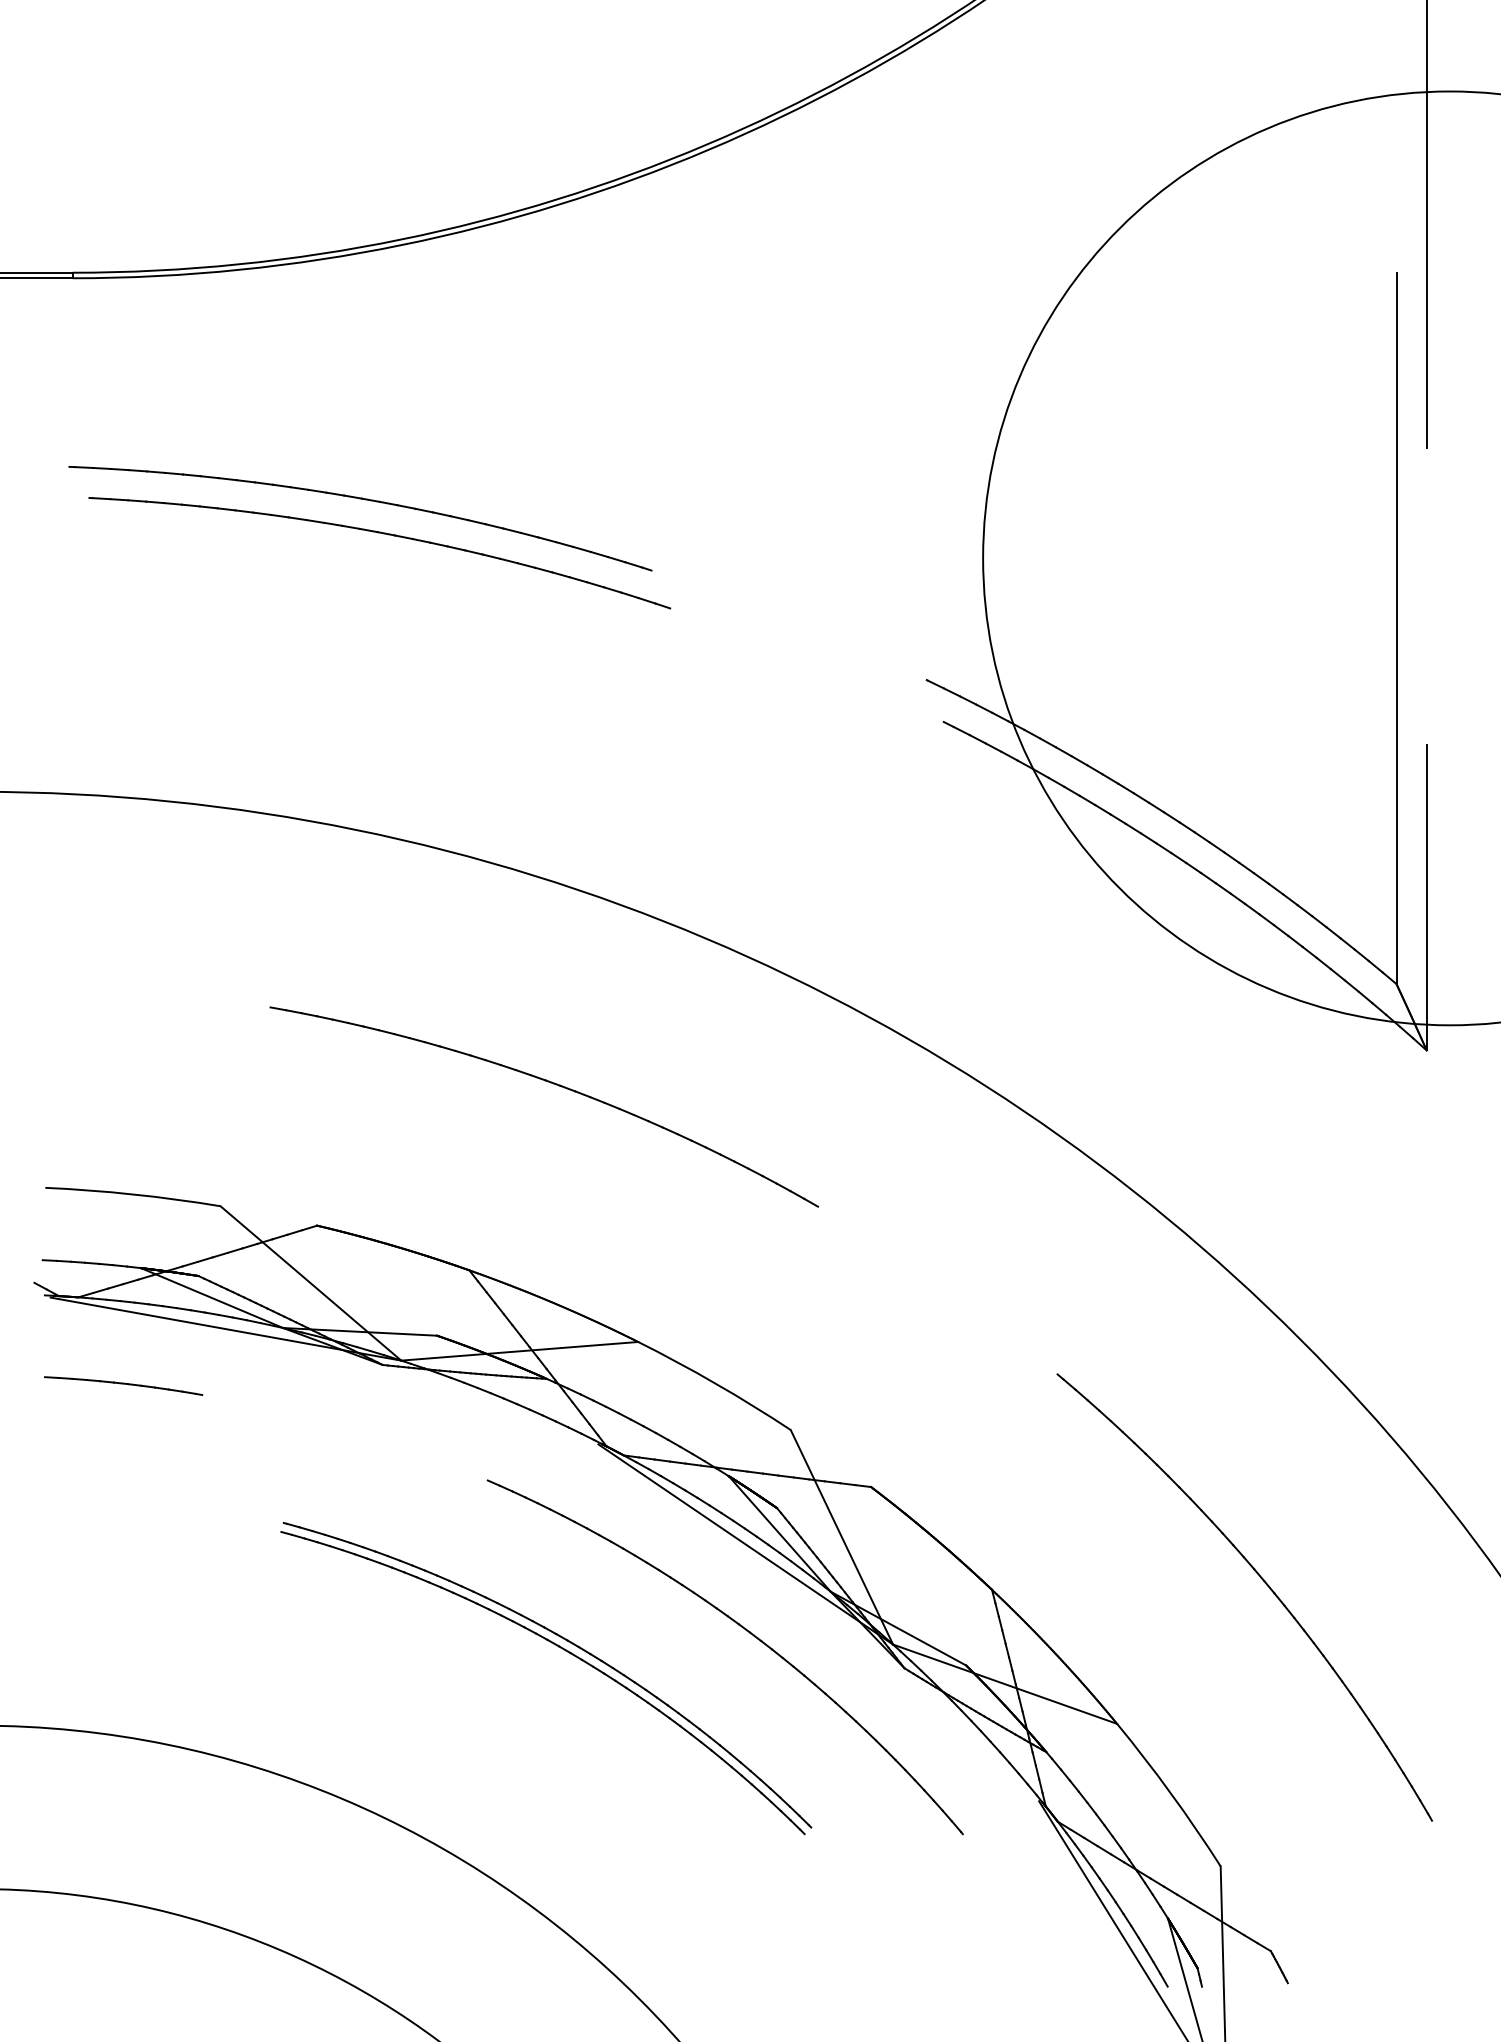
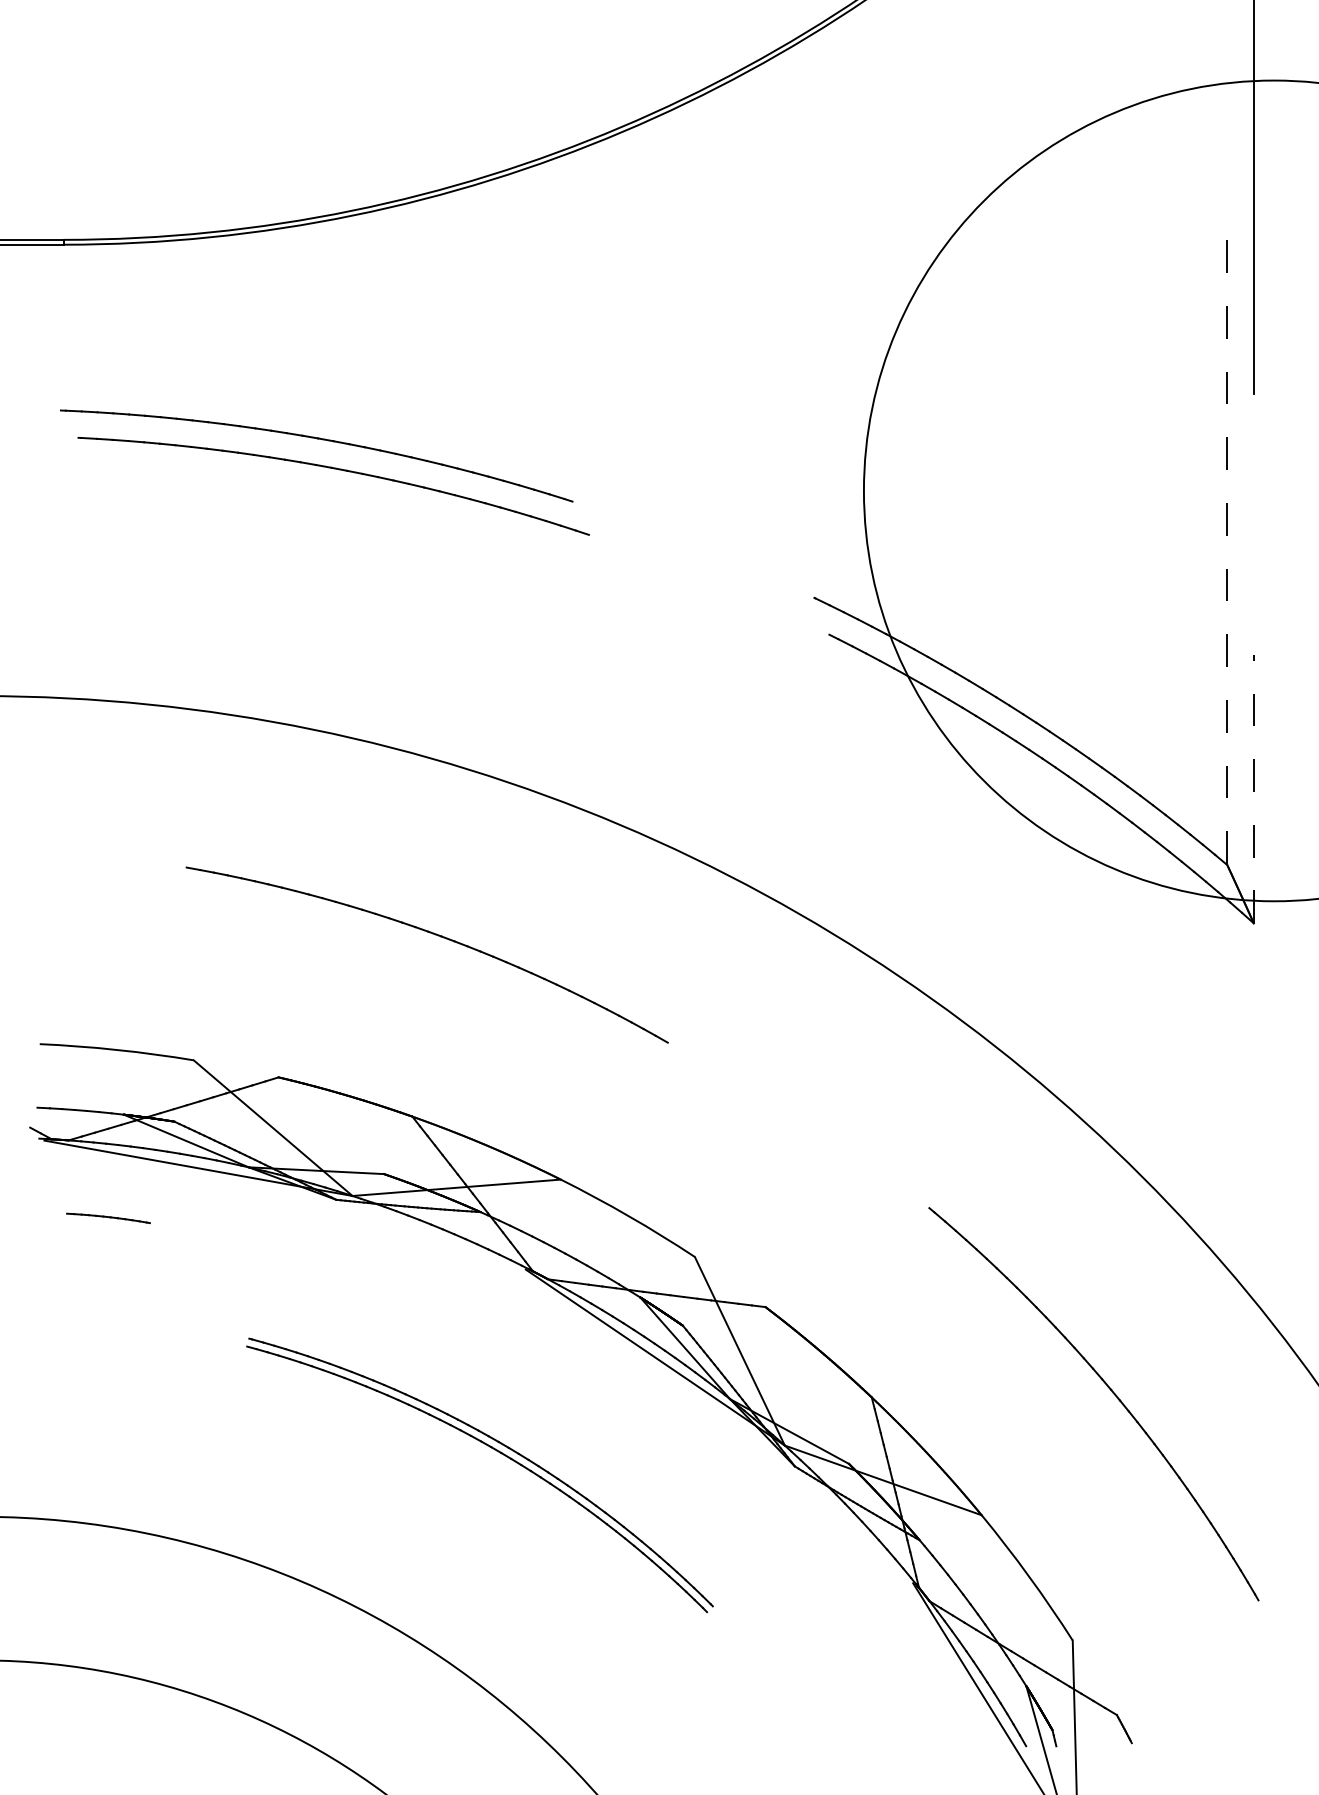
line: (1396, 629) -> (1227, 553), solid -> dashed
line: (1426, 896) -> (1253, 788), solid -> dashed
part: (550, 1083) -> (432, 934), moved
part: (123, 1386) -> (108, 1218), size x0.6
part: (748, 1633) -> (657, 1435), removed

